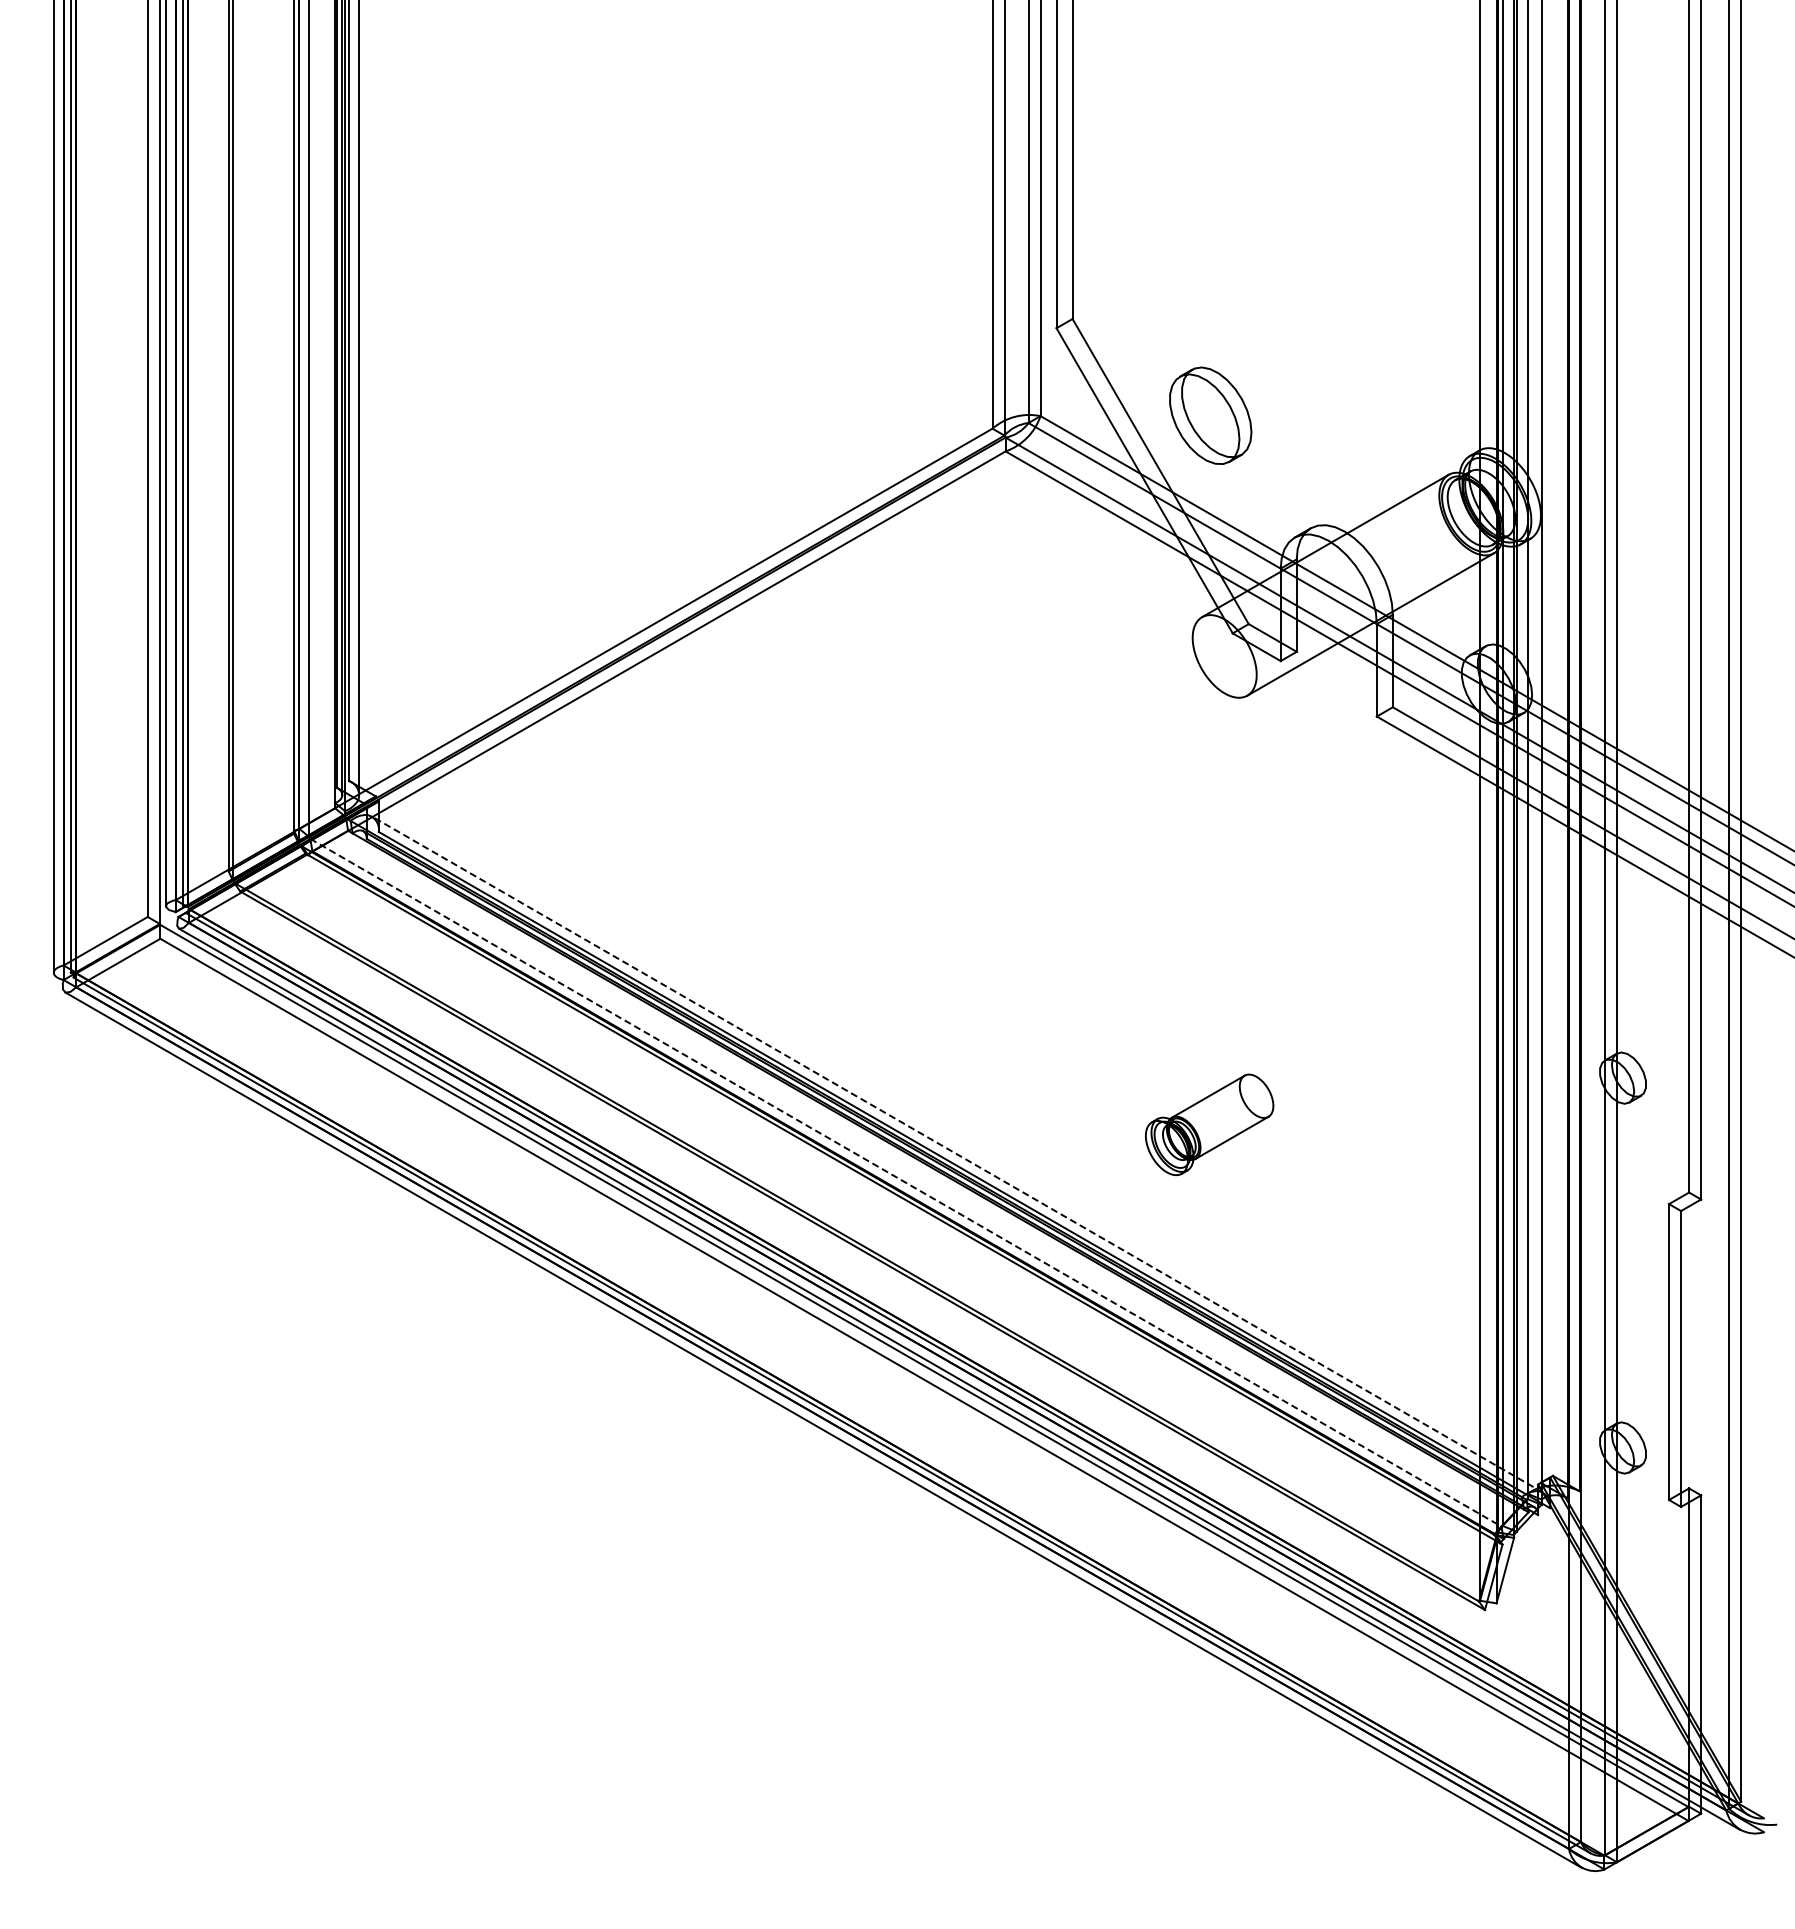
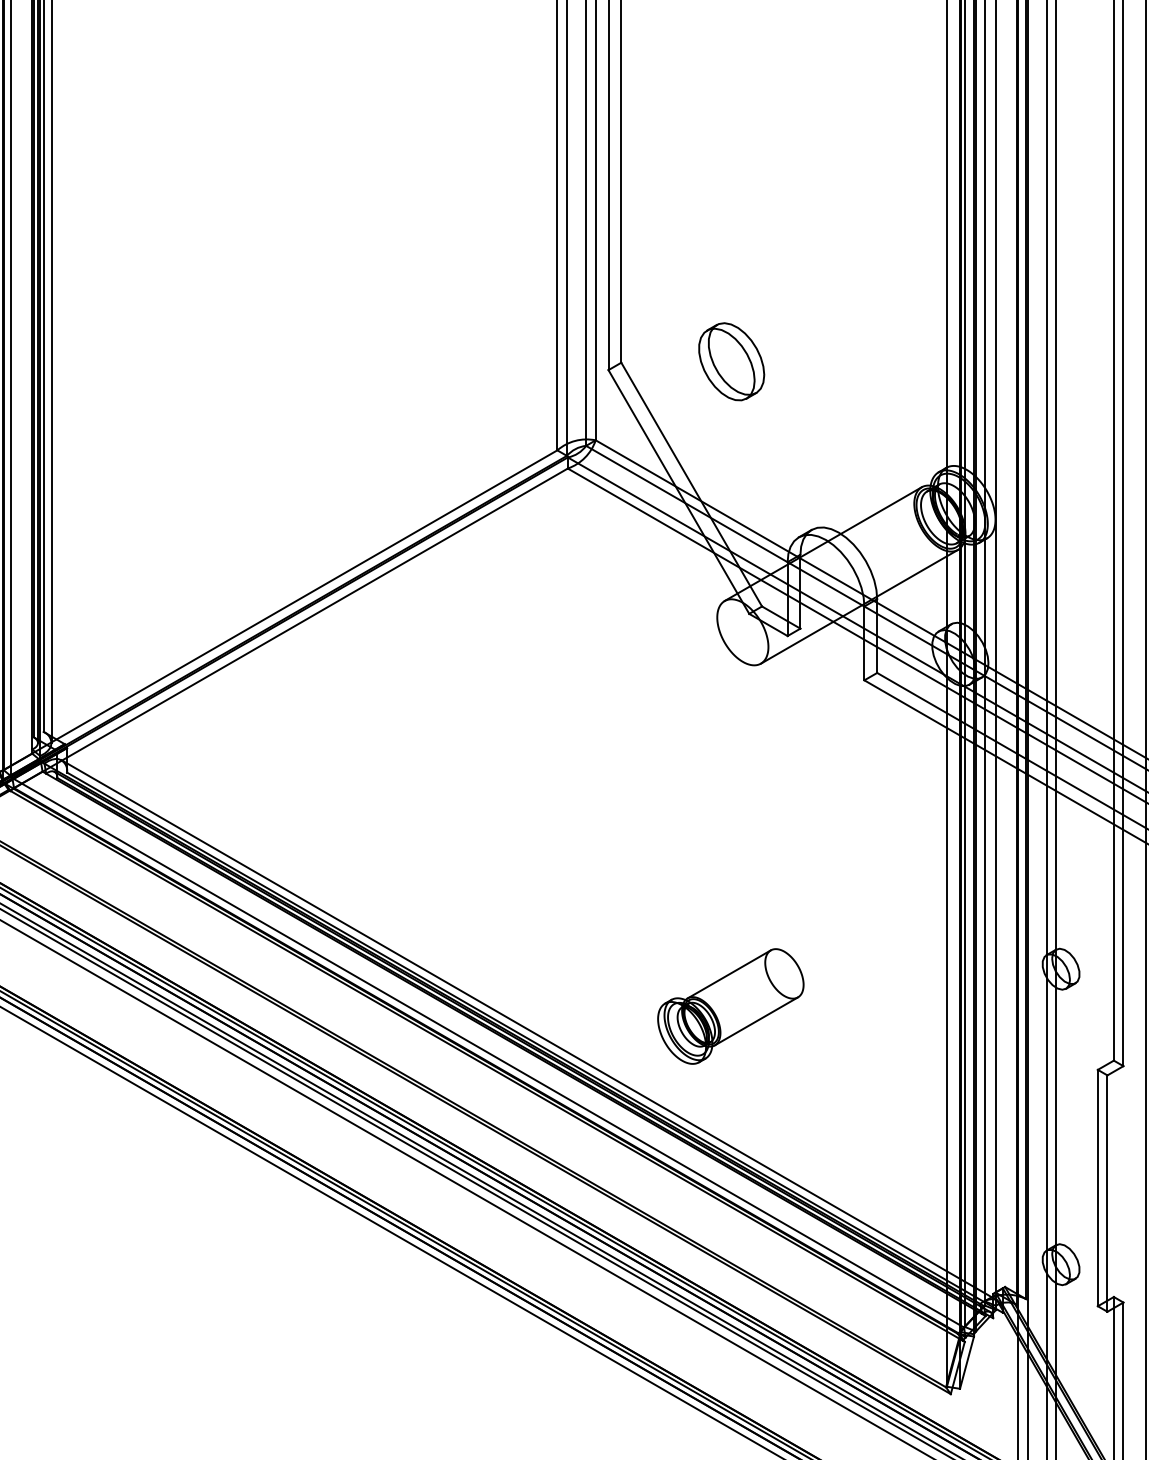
part: (1210, 415) -> (731, 361), moved
part: (1209, 1124) -> (730, 1006), size x1.43
line: (957, 1154) -> (529, 1030), dashed -> solid
line: (905, 1182) -> (487, 1052), dashed -> solid

